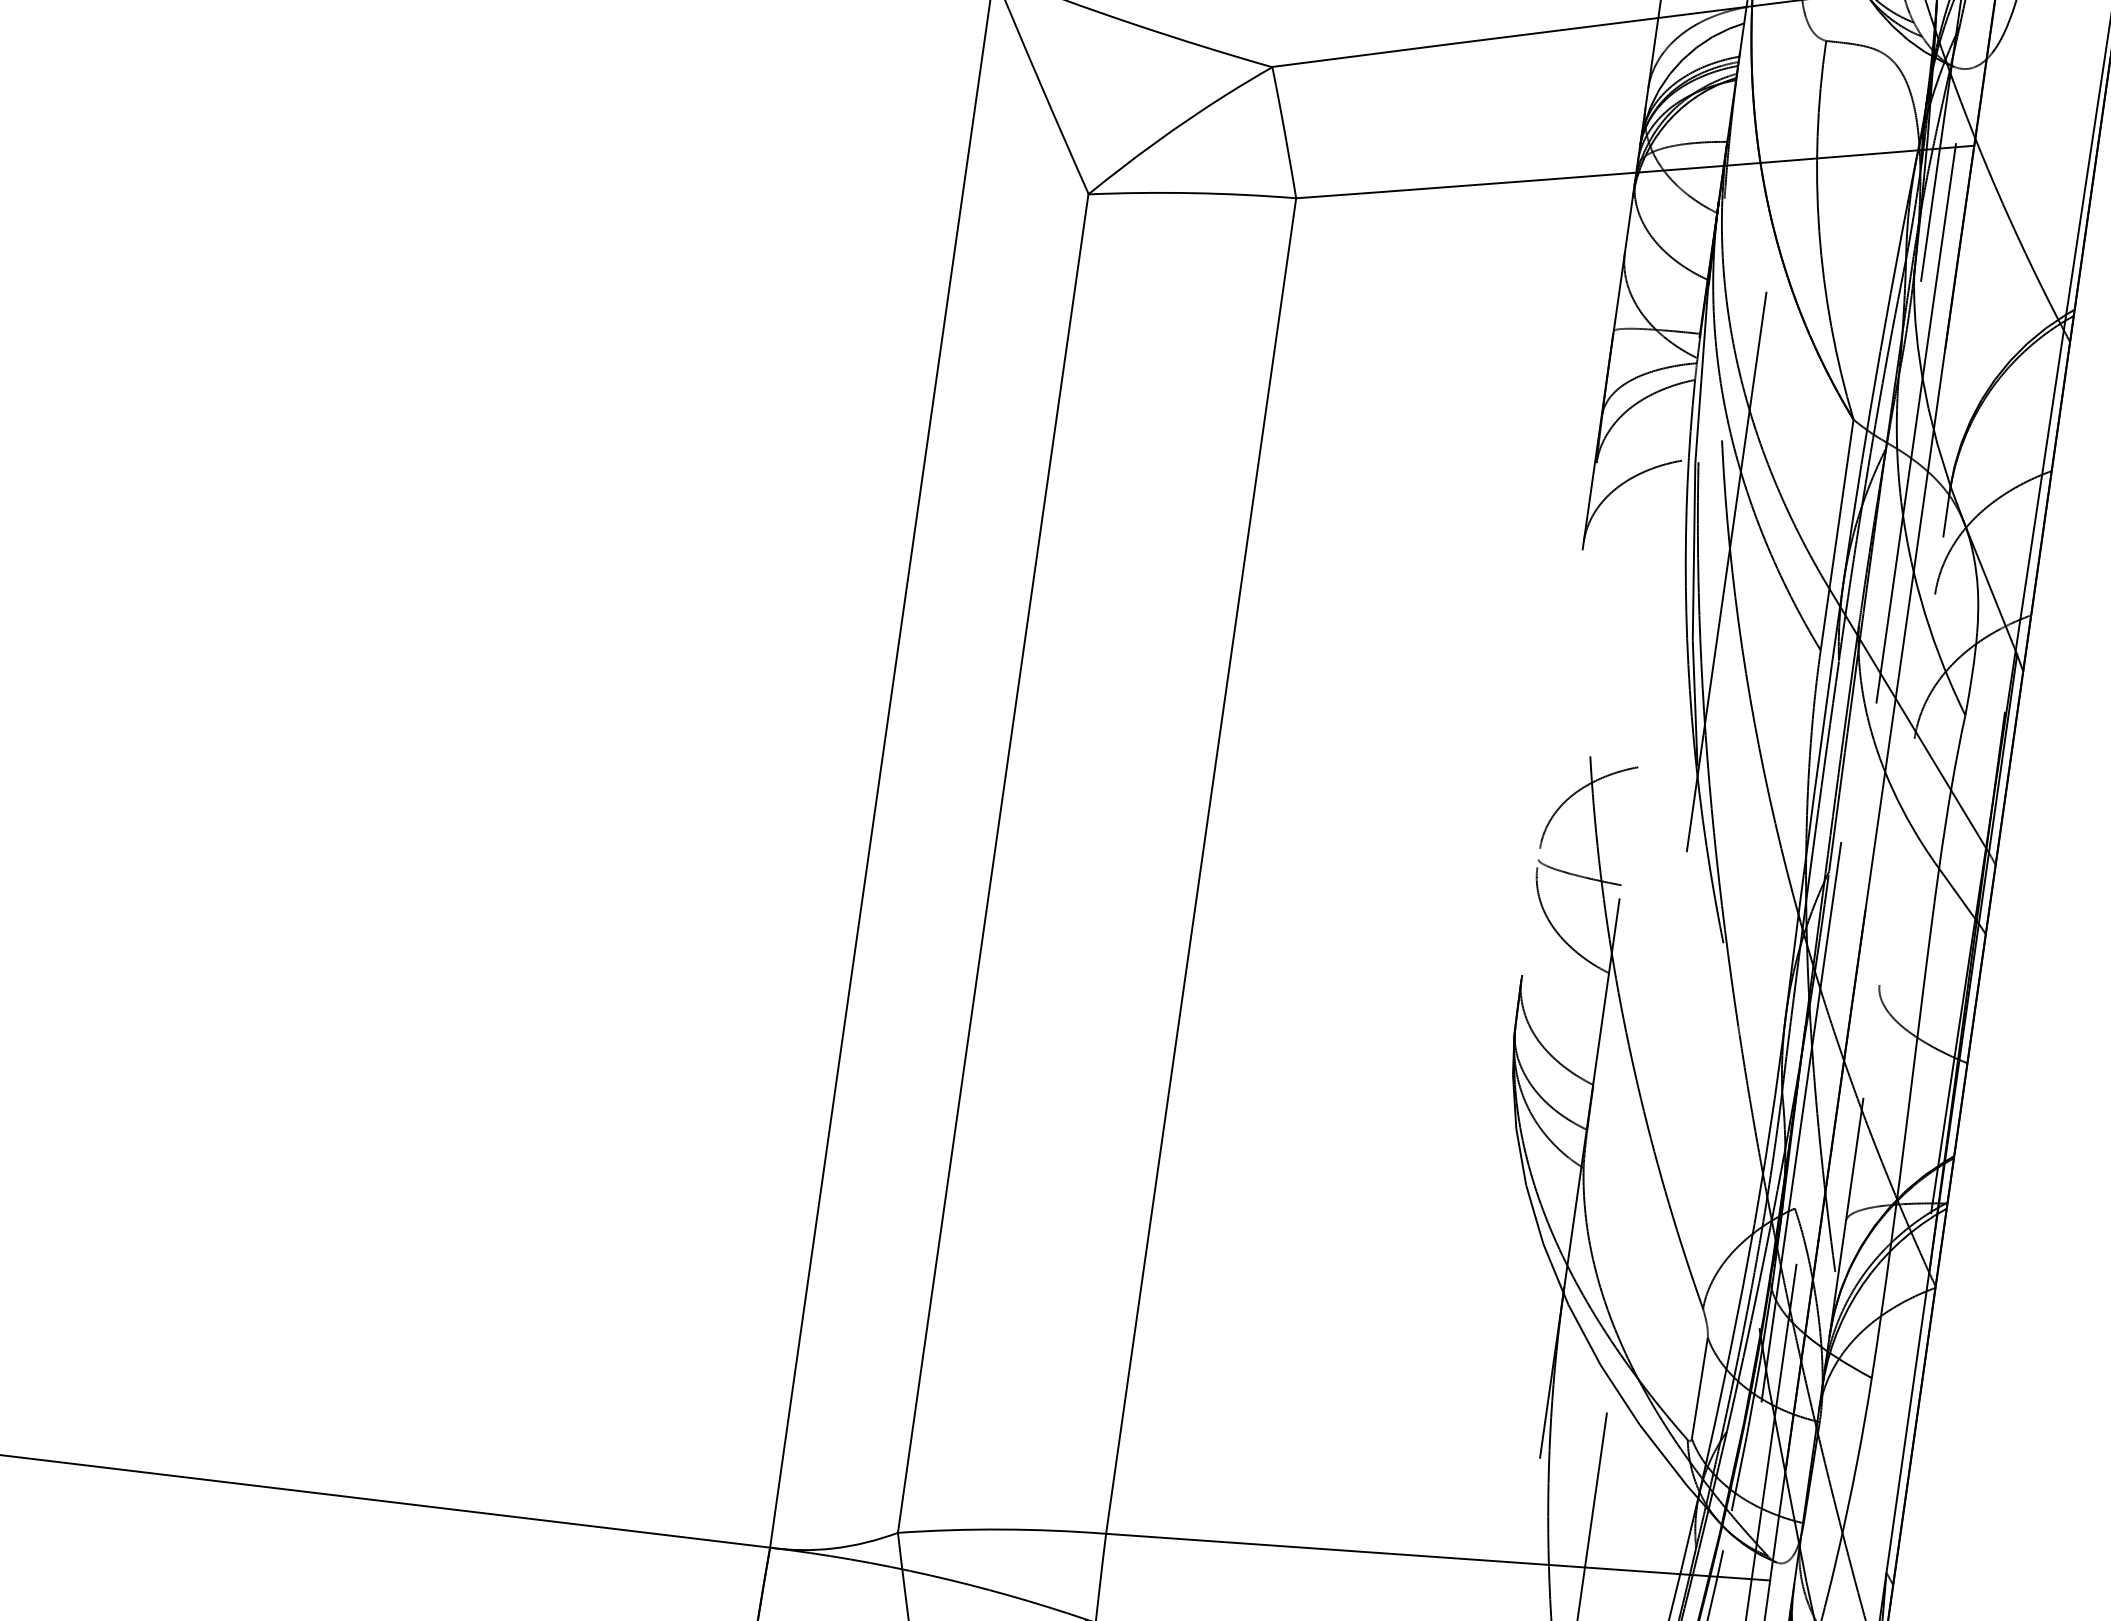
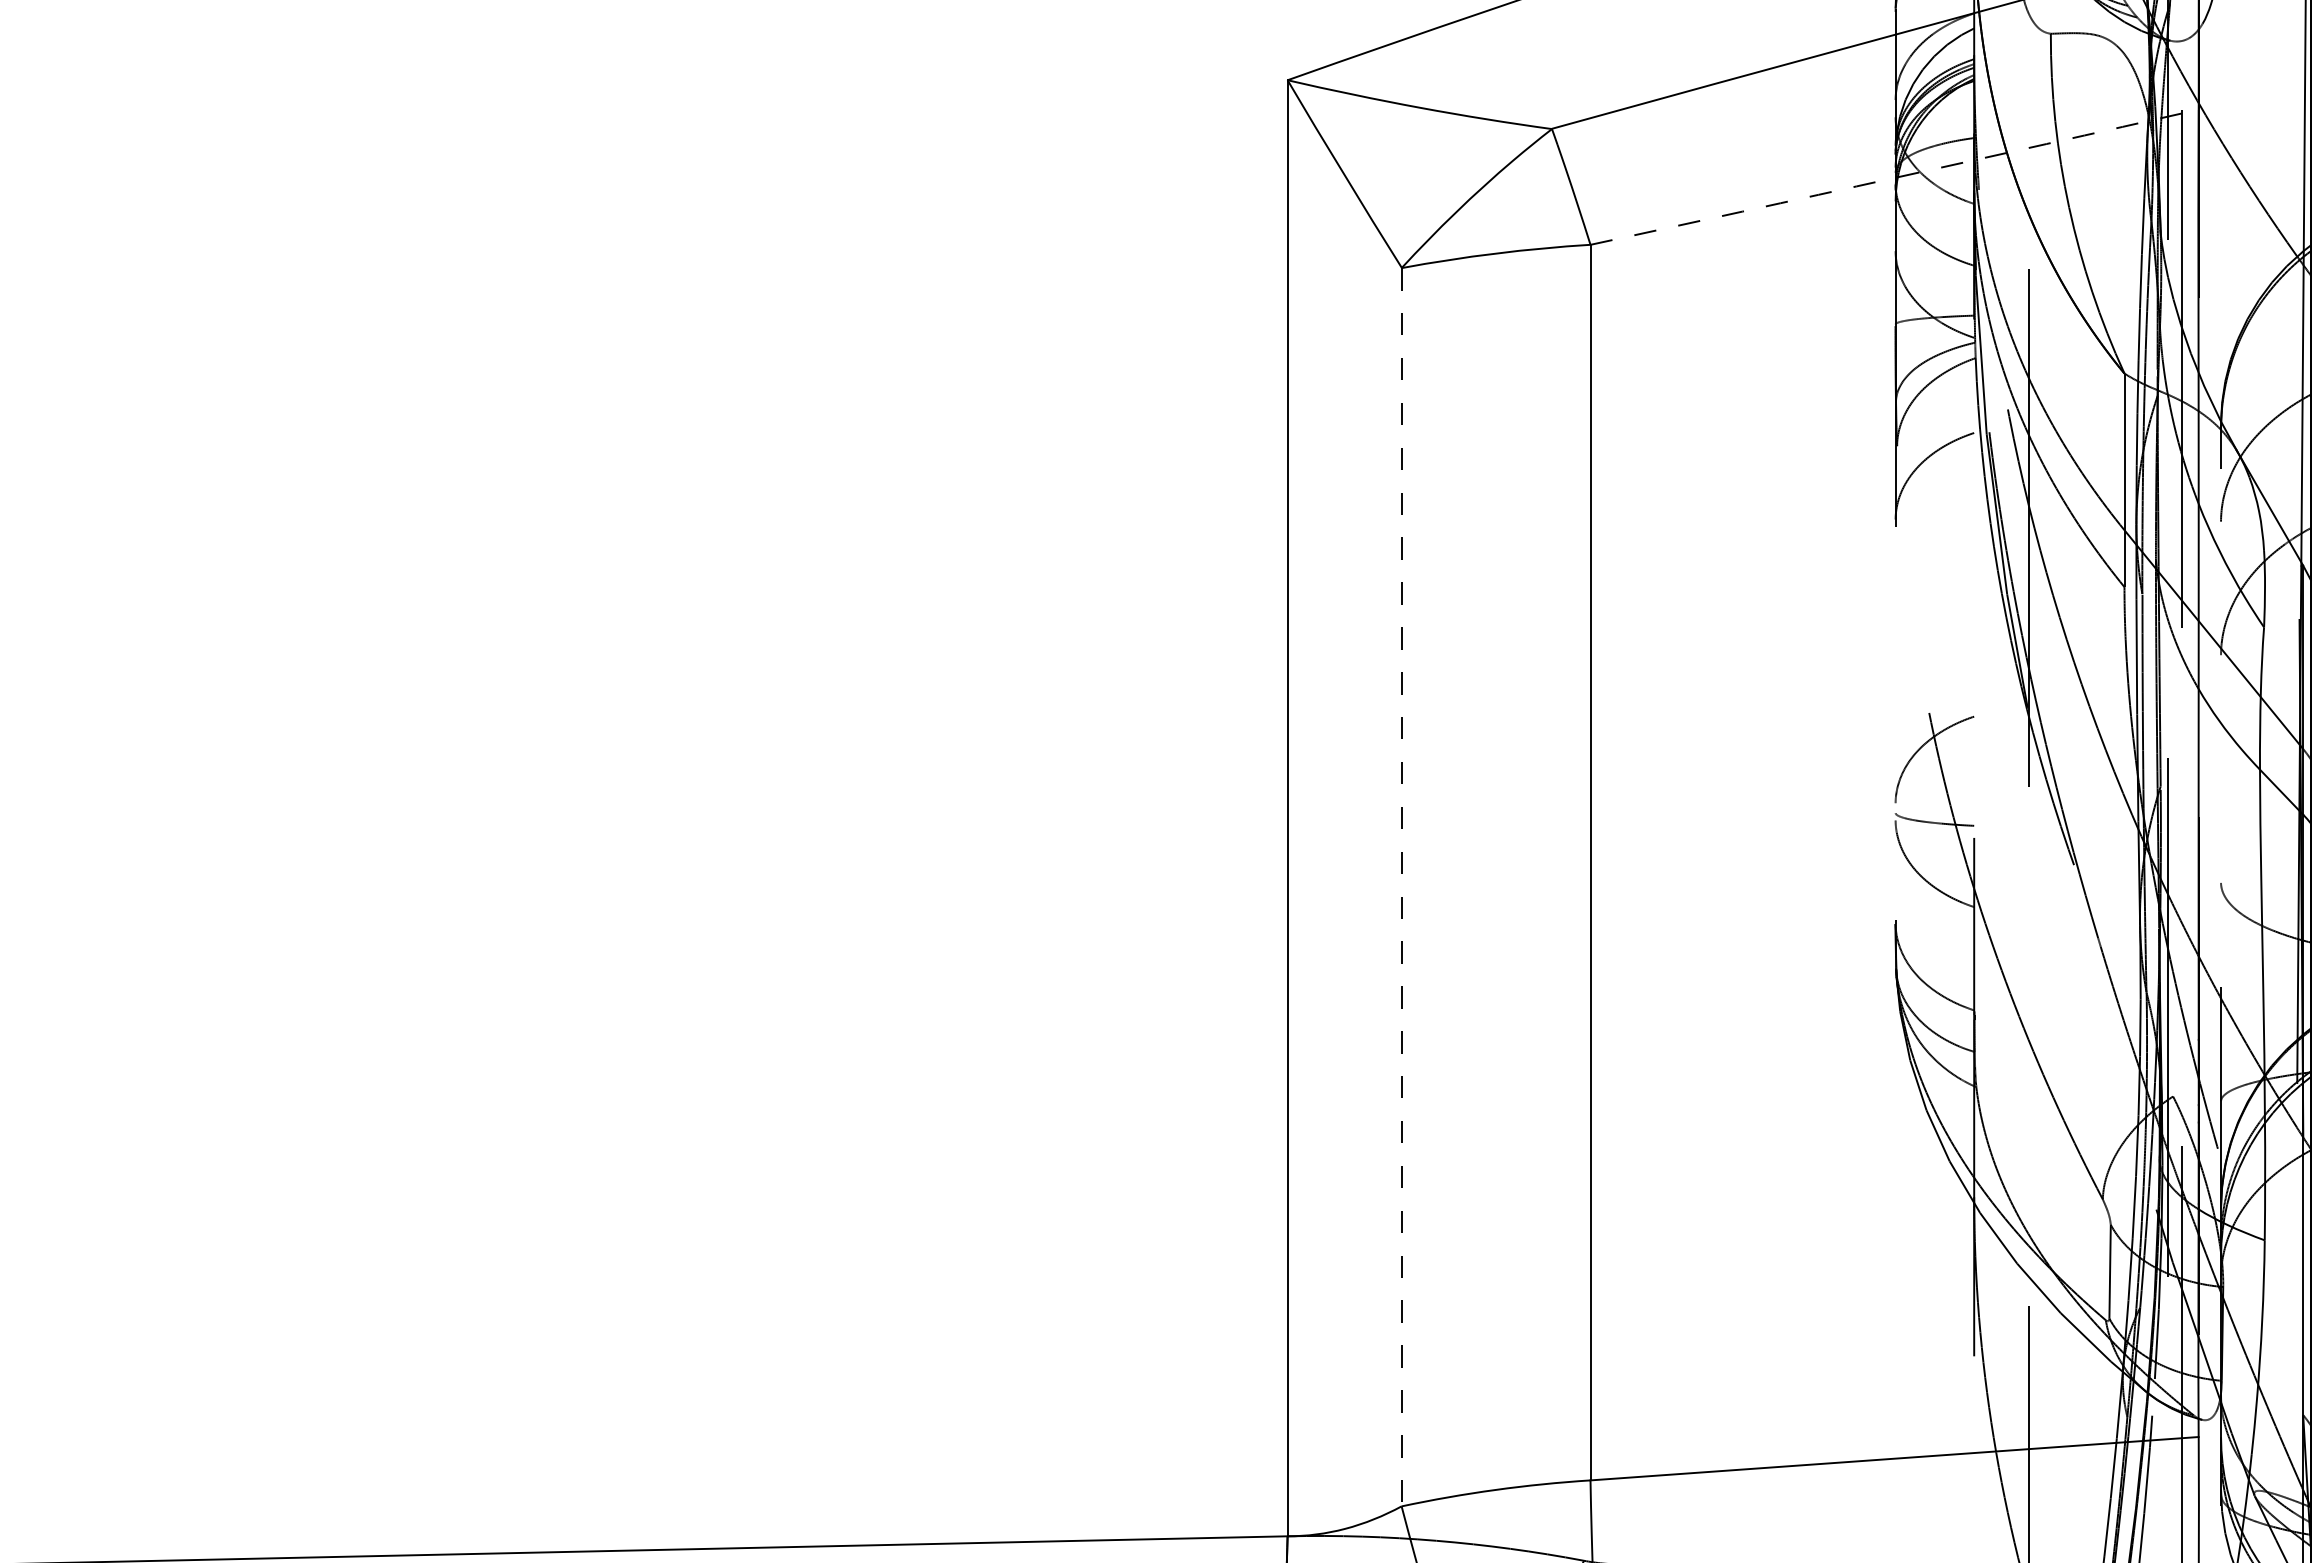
arc: (1635, 172) -> (1894, 177), solid -> dashed
line: (993, 863) -> (1401, 887), solid -> dashed

